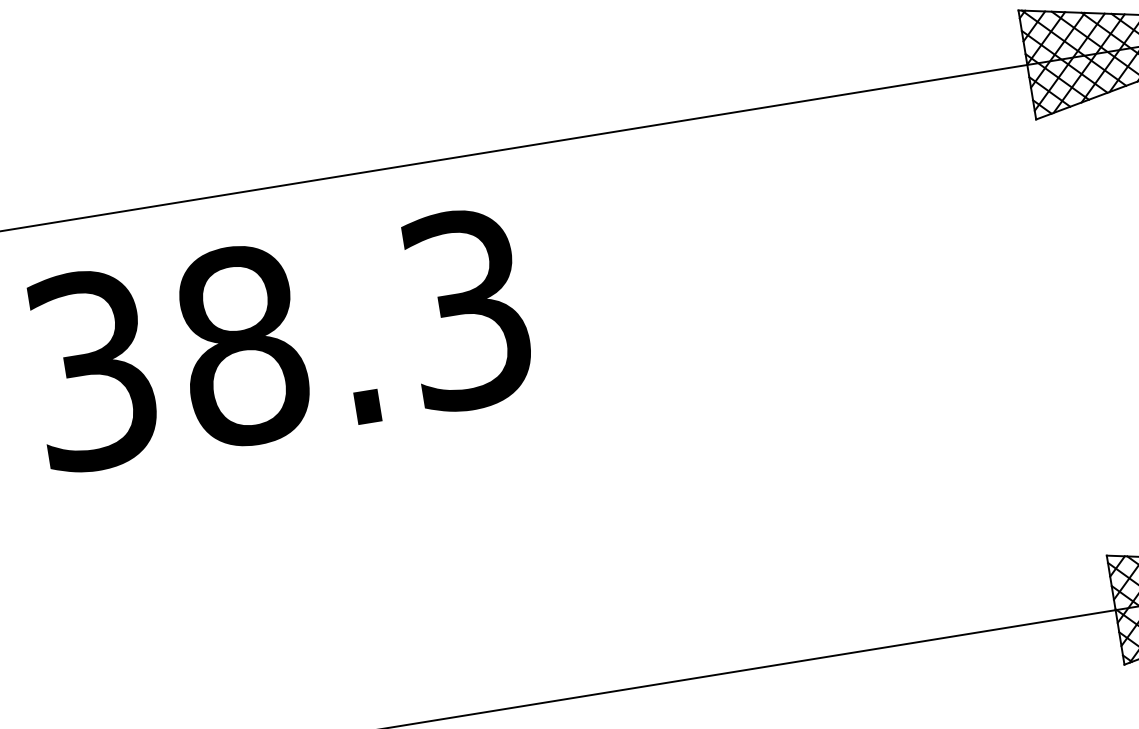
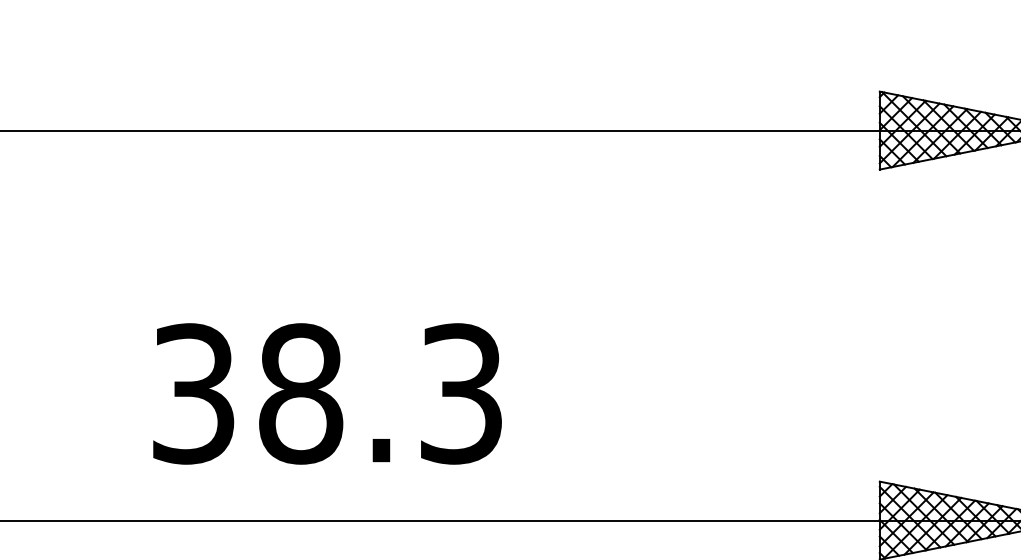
text: (279, 339) -> (327, 393), moved

